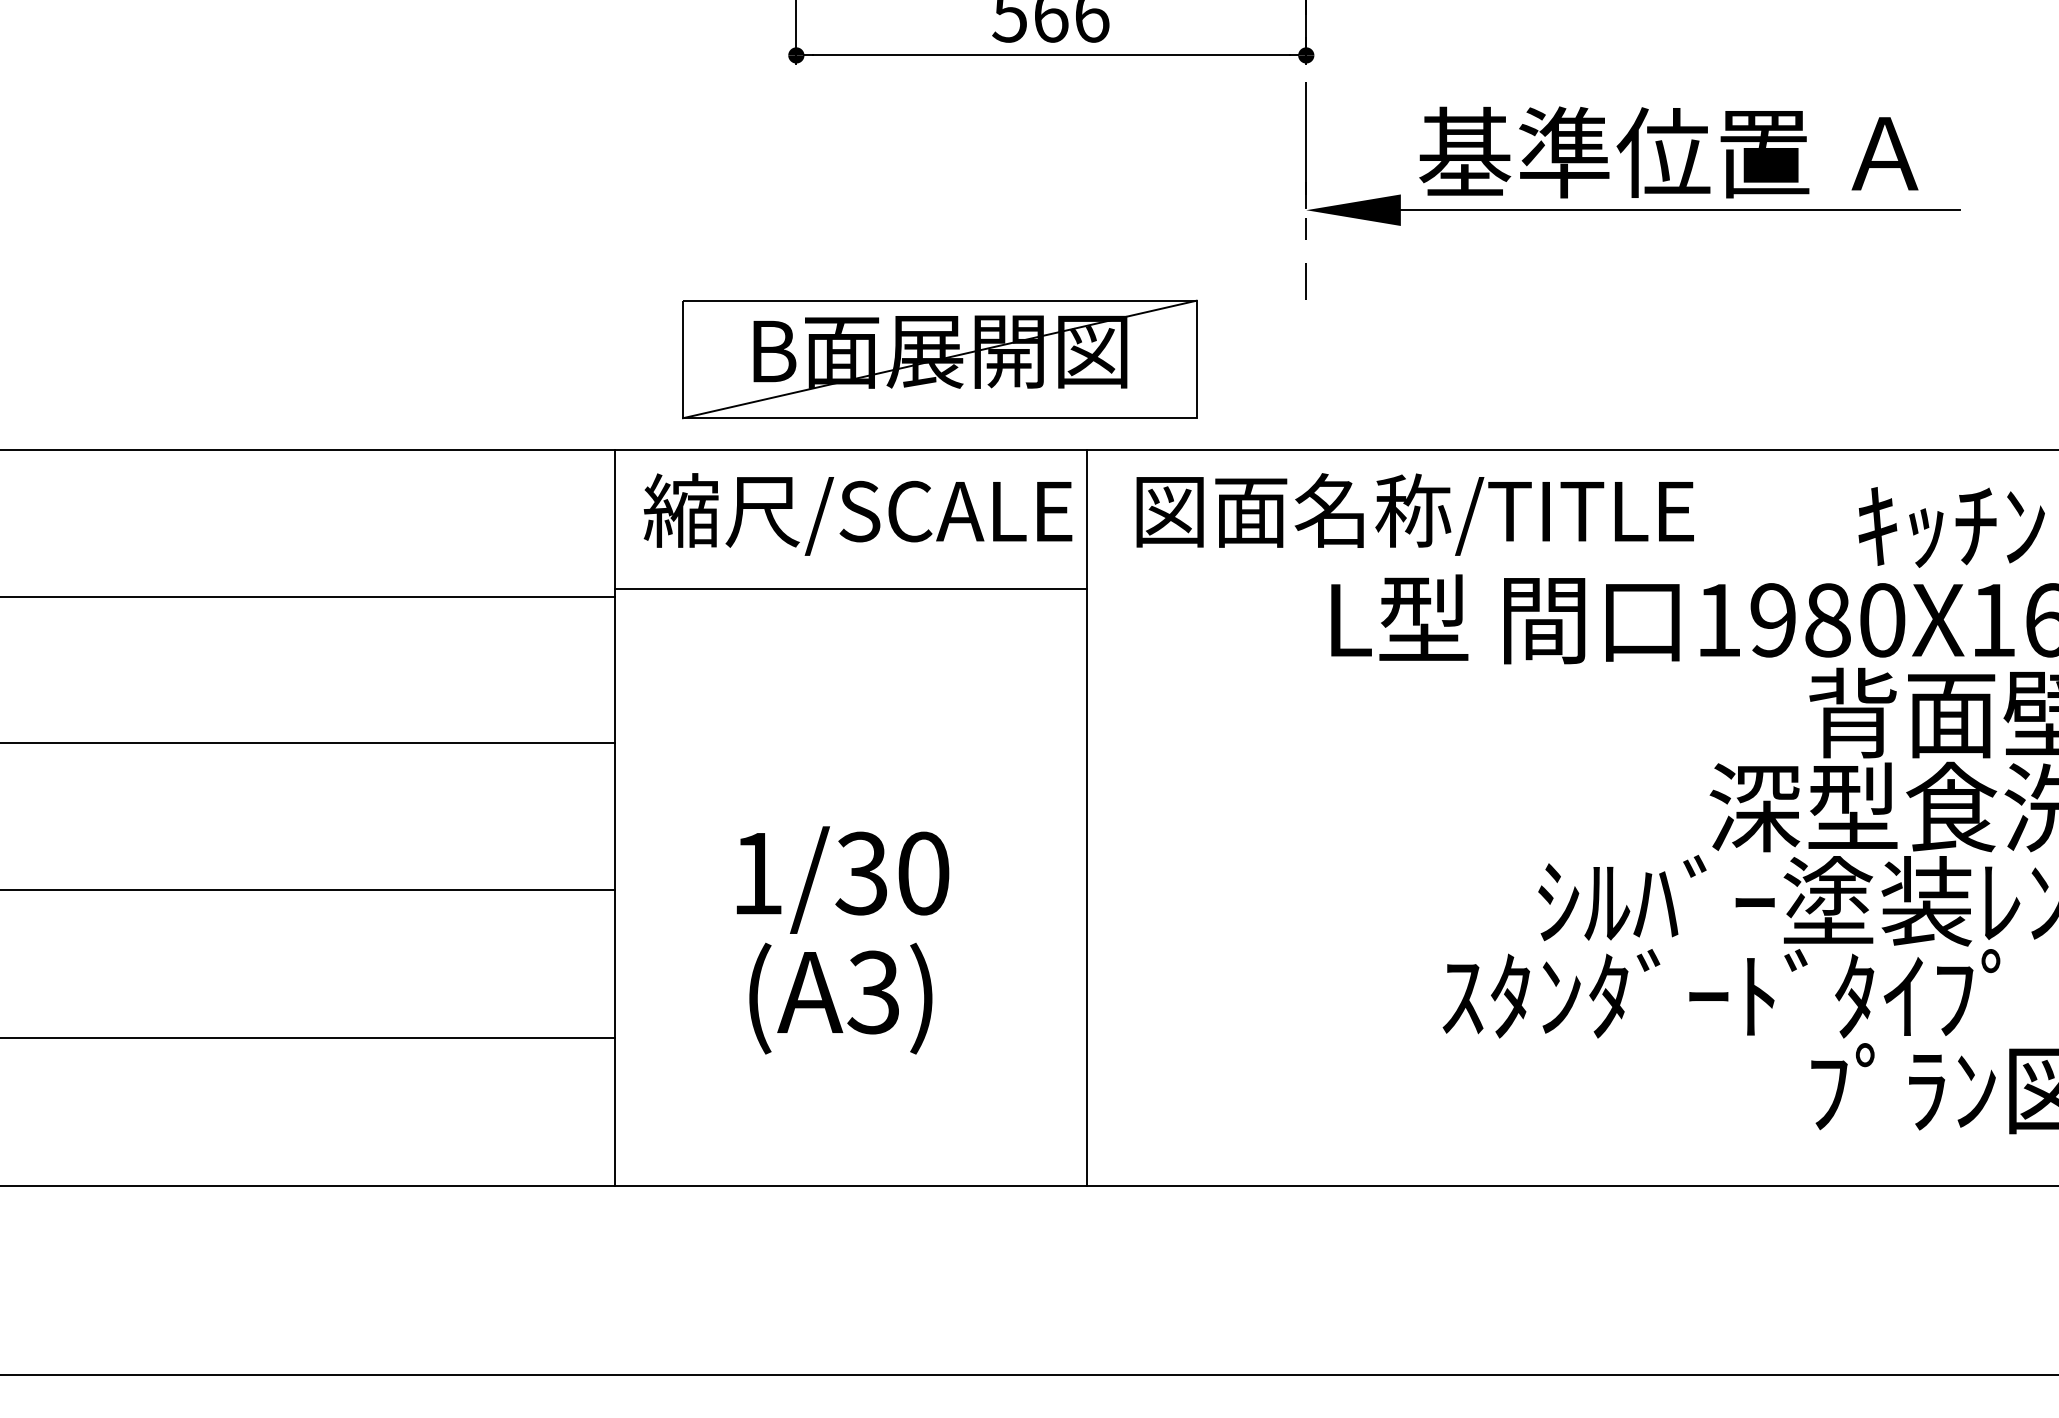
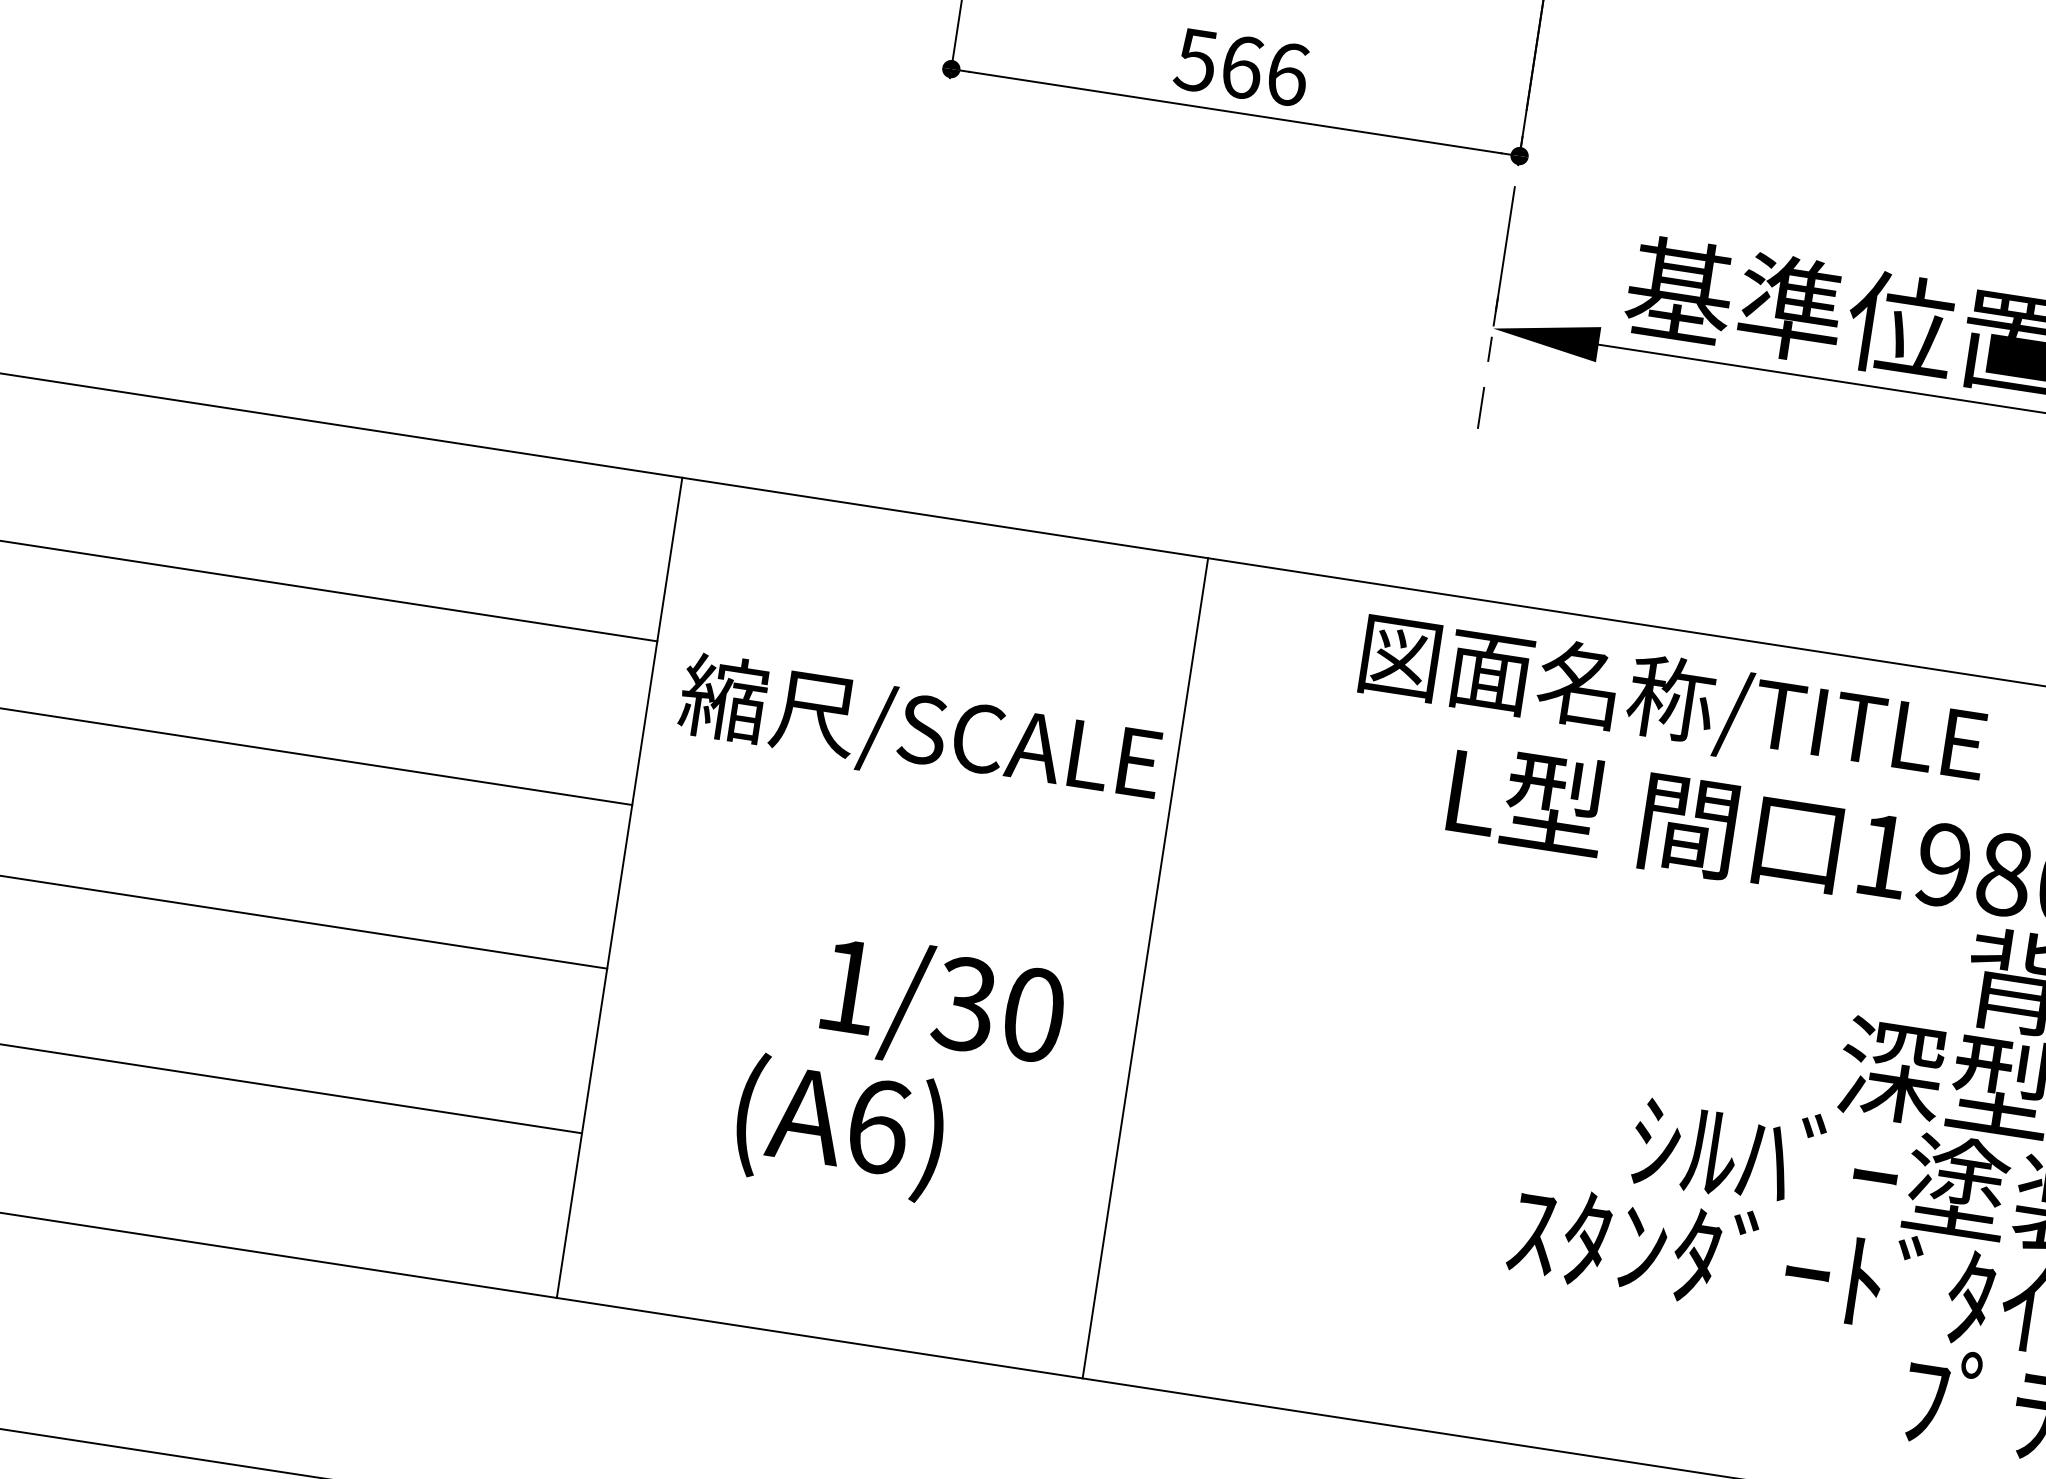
part: (939, 359) -> (1059, 432), removed
text: (857, 514) -> (919, 732), moved
text: (1414, 514) -> (1672, 702), moved
line: (851, 588) -> (921, 672), removed
text: (843, 879) -> (943, 1007), moved
text: (873, 992) -> (877, 1126), (A3) -> (A6)

